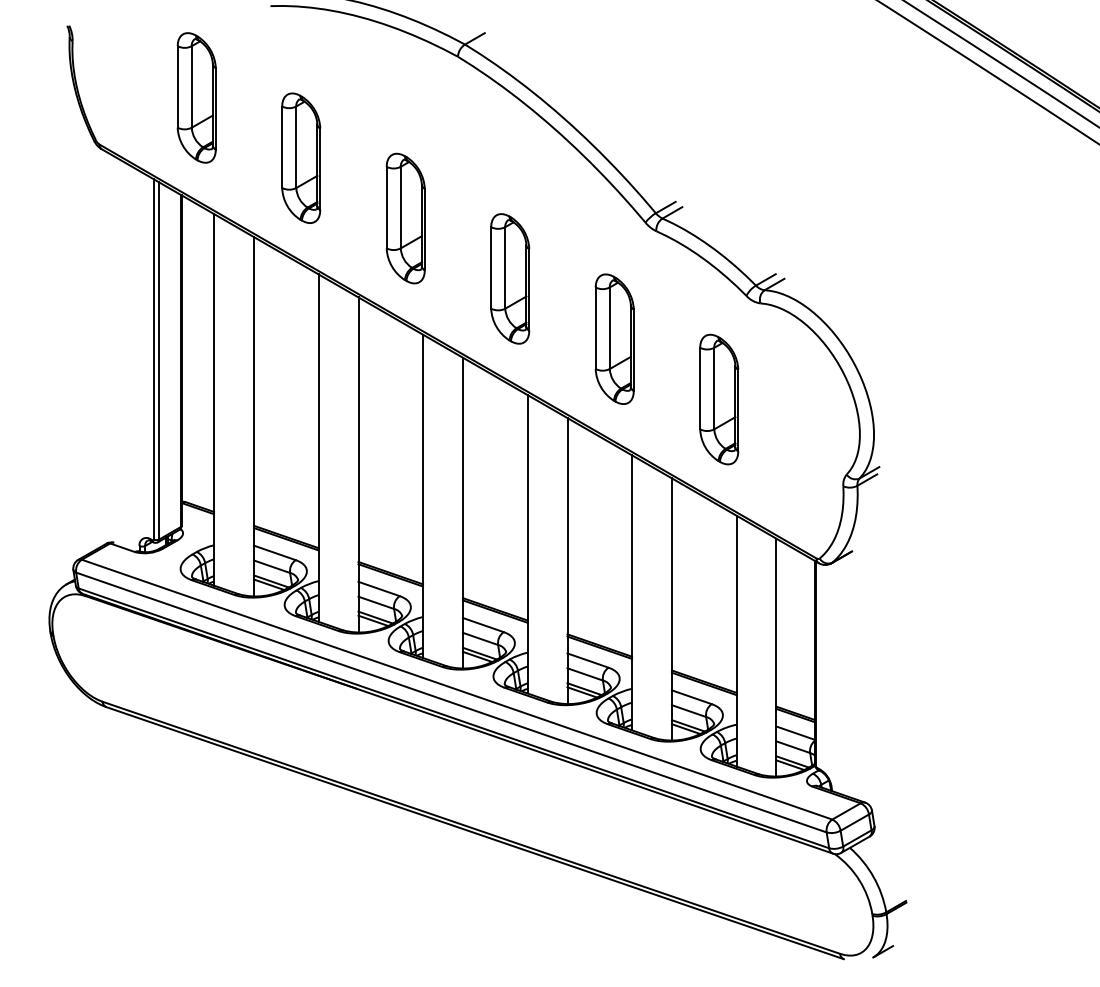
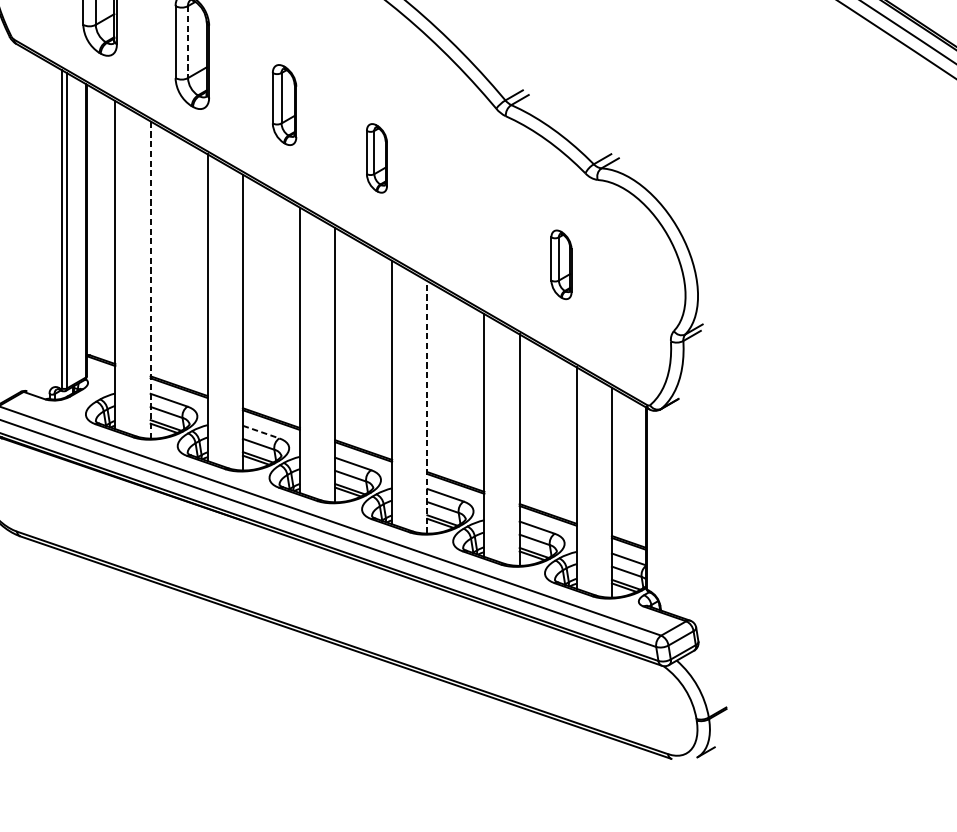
line: (296, 147) -> (188, 42), solid -> dashed
part: (405, 218) -> (284, 105), size x0.7
part: (510, 278) -> (377, 157), size x0.6
part: (614, 338) -> (468, 210), removed
part: (719, 399) -> (561, 264), size x0.6
line: (253, 416) -> (150, 279), solid -> dashed
line: (567, 561) -> (427, 407), solid -> dashed
line: (379, 588) -> (261, 431), solid -> dashed

